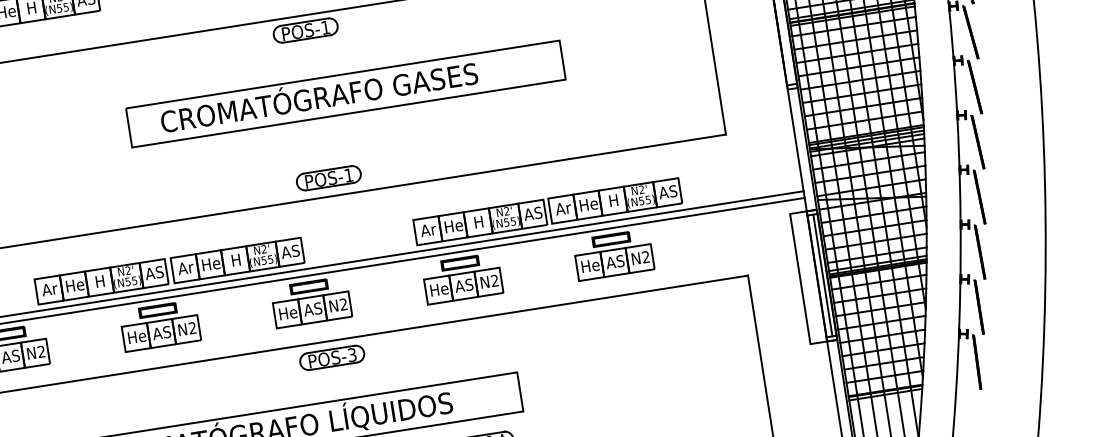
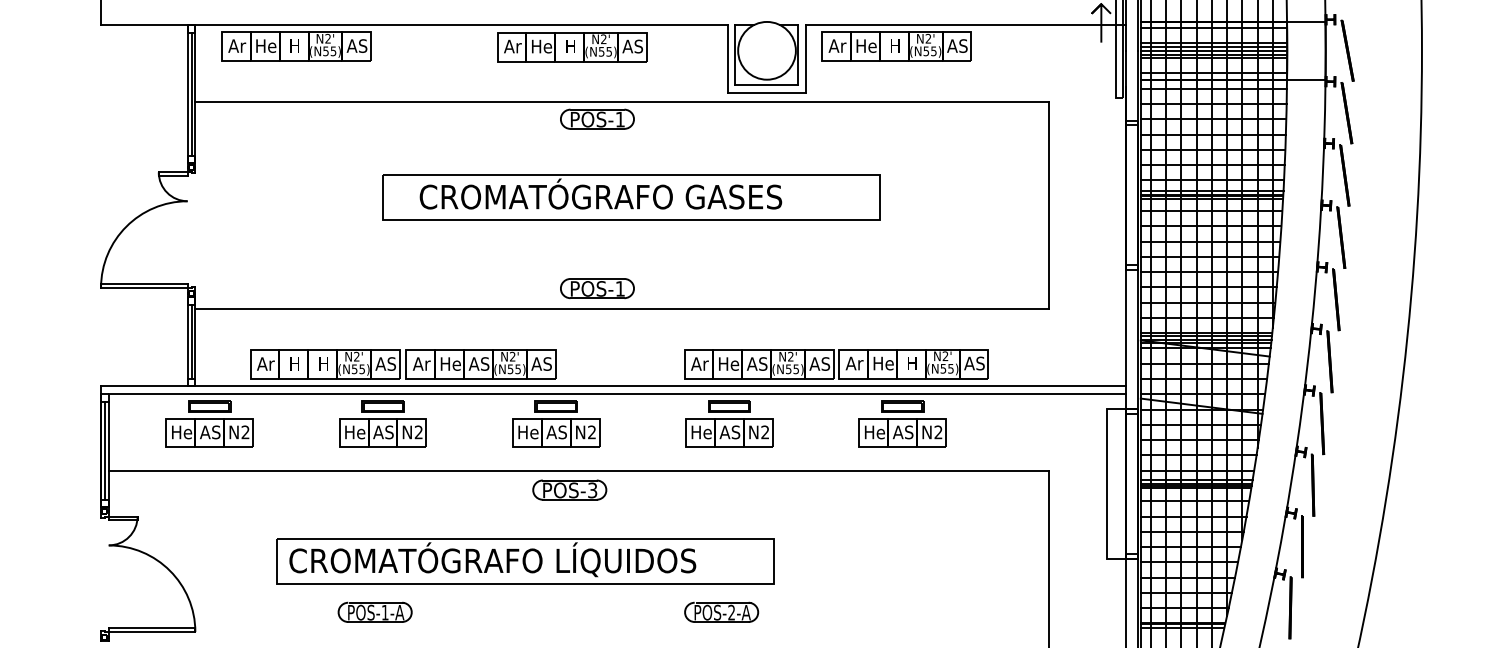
text: (477, 221) -> (756, 363), H -> AS
text: (235, 259) -> (478, 363), H -> AS
line: (823, 275) -> (1133, 483), removed
text: (75, 284) -> (295, 363), He -> H

